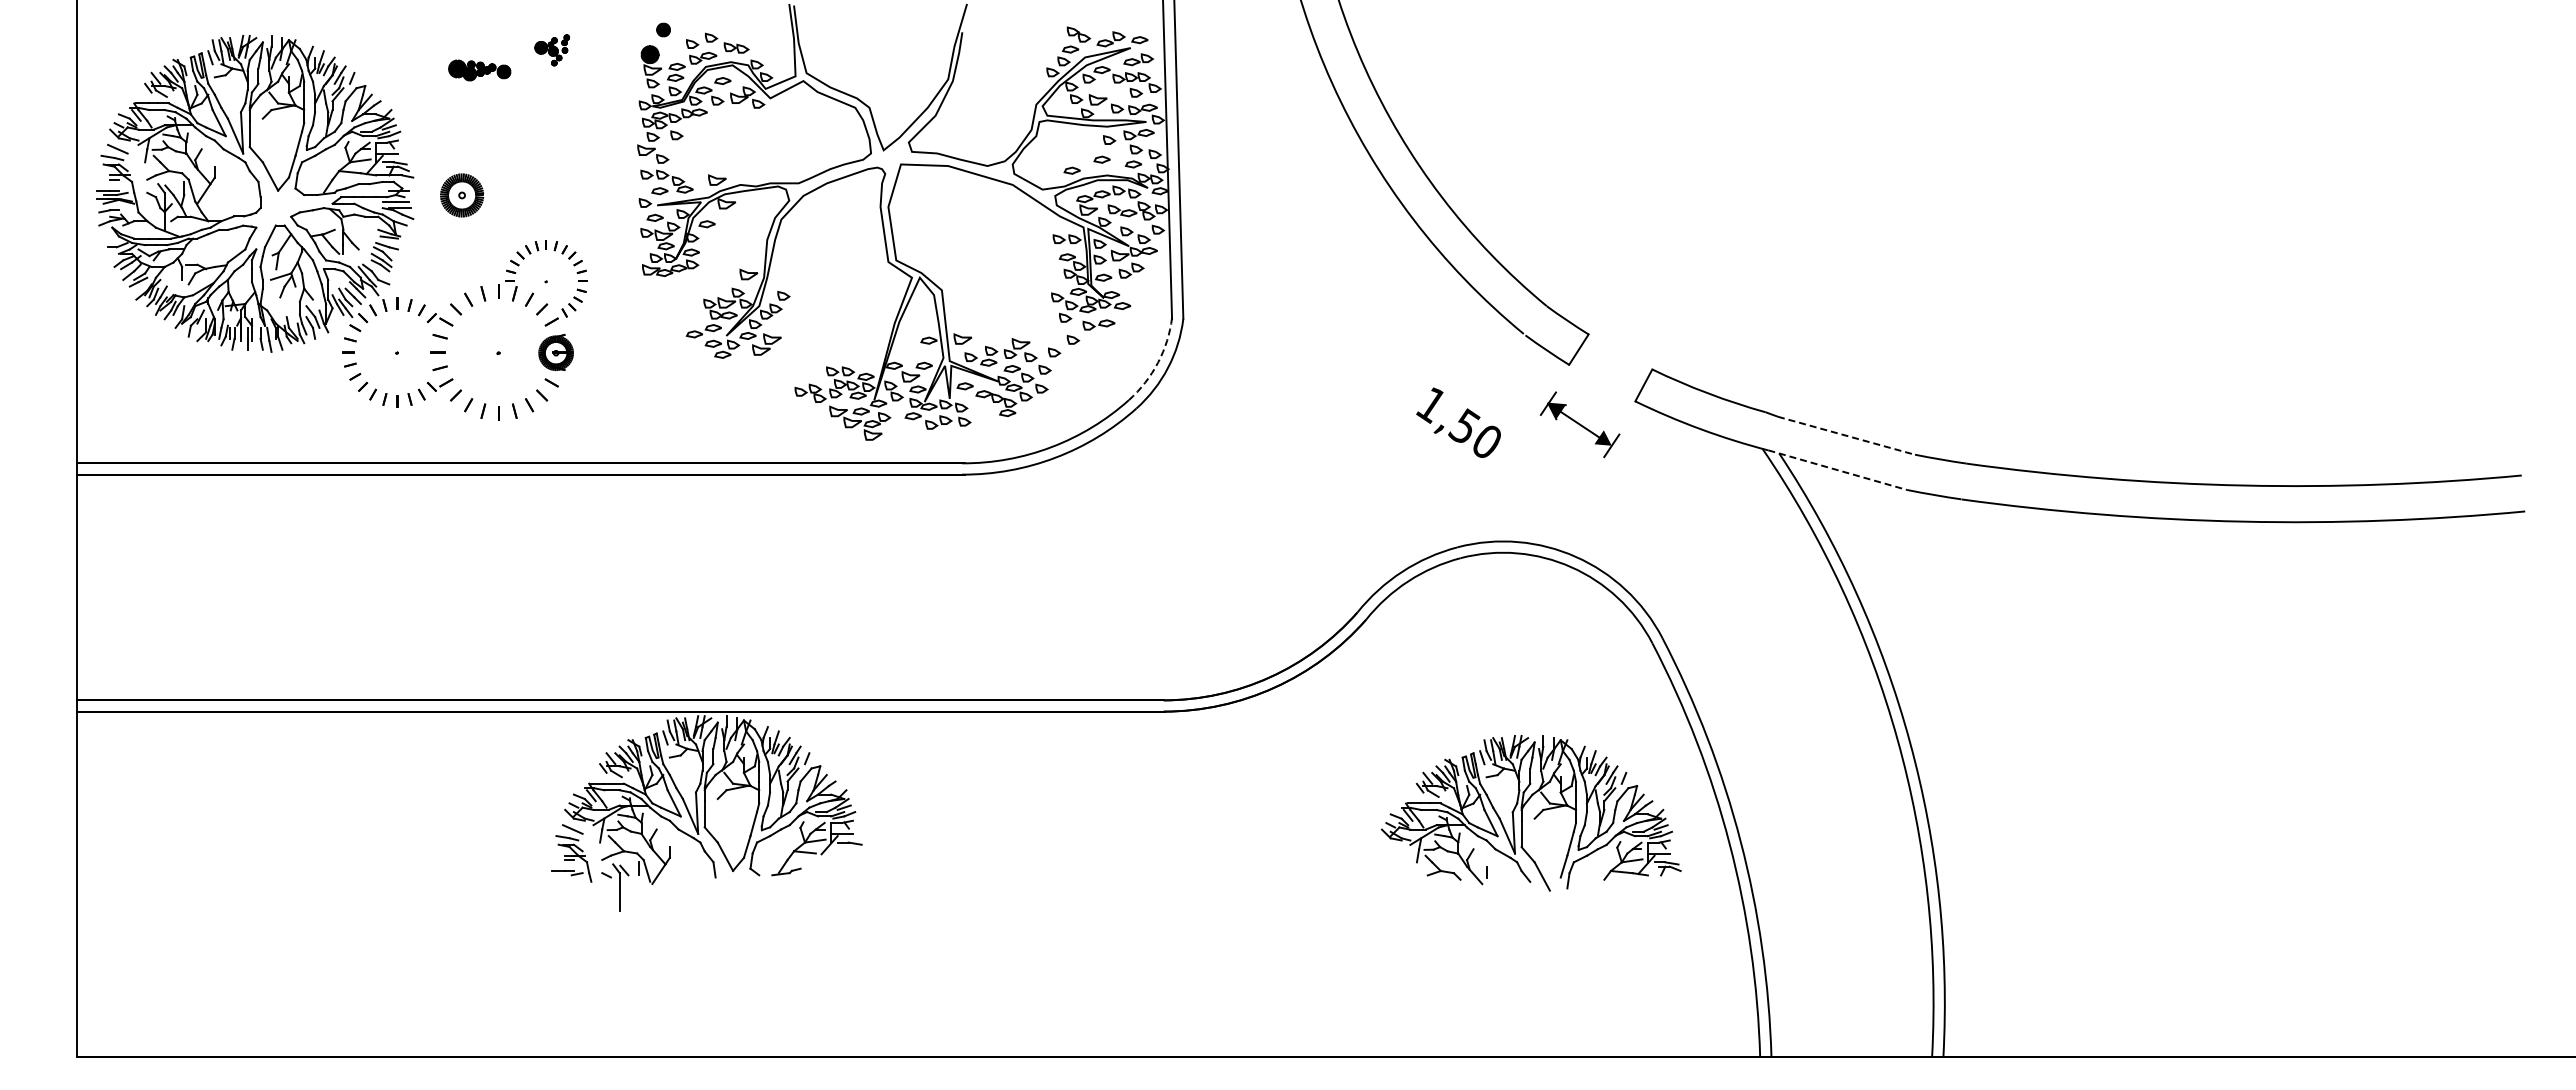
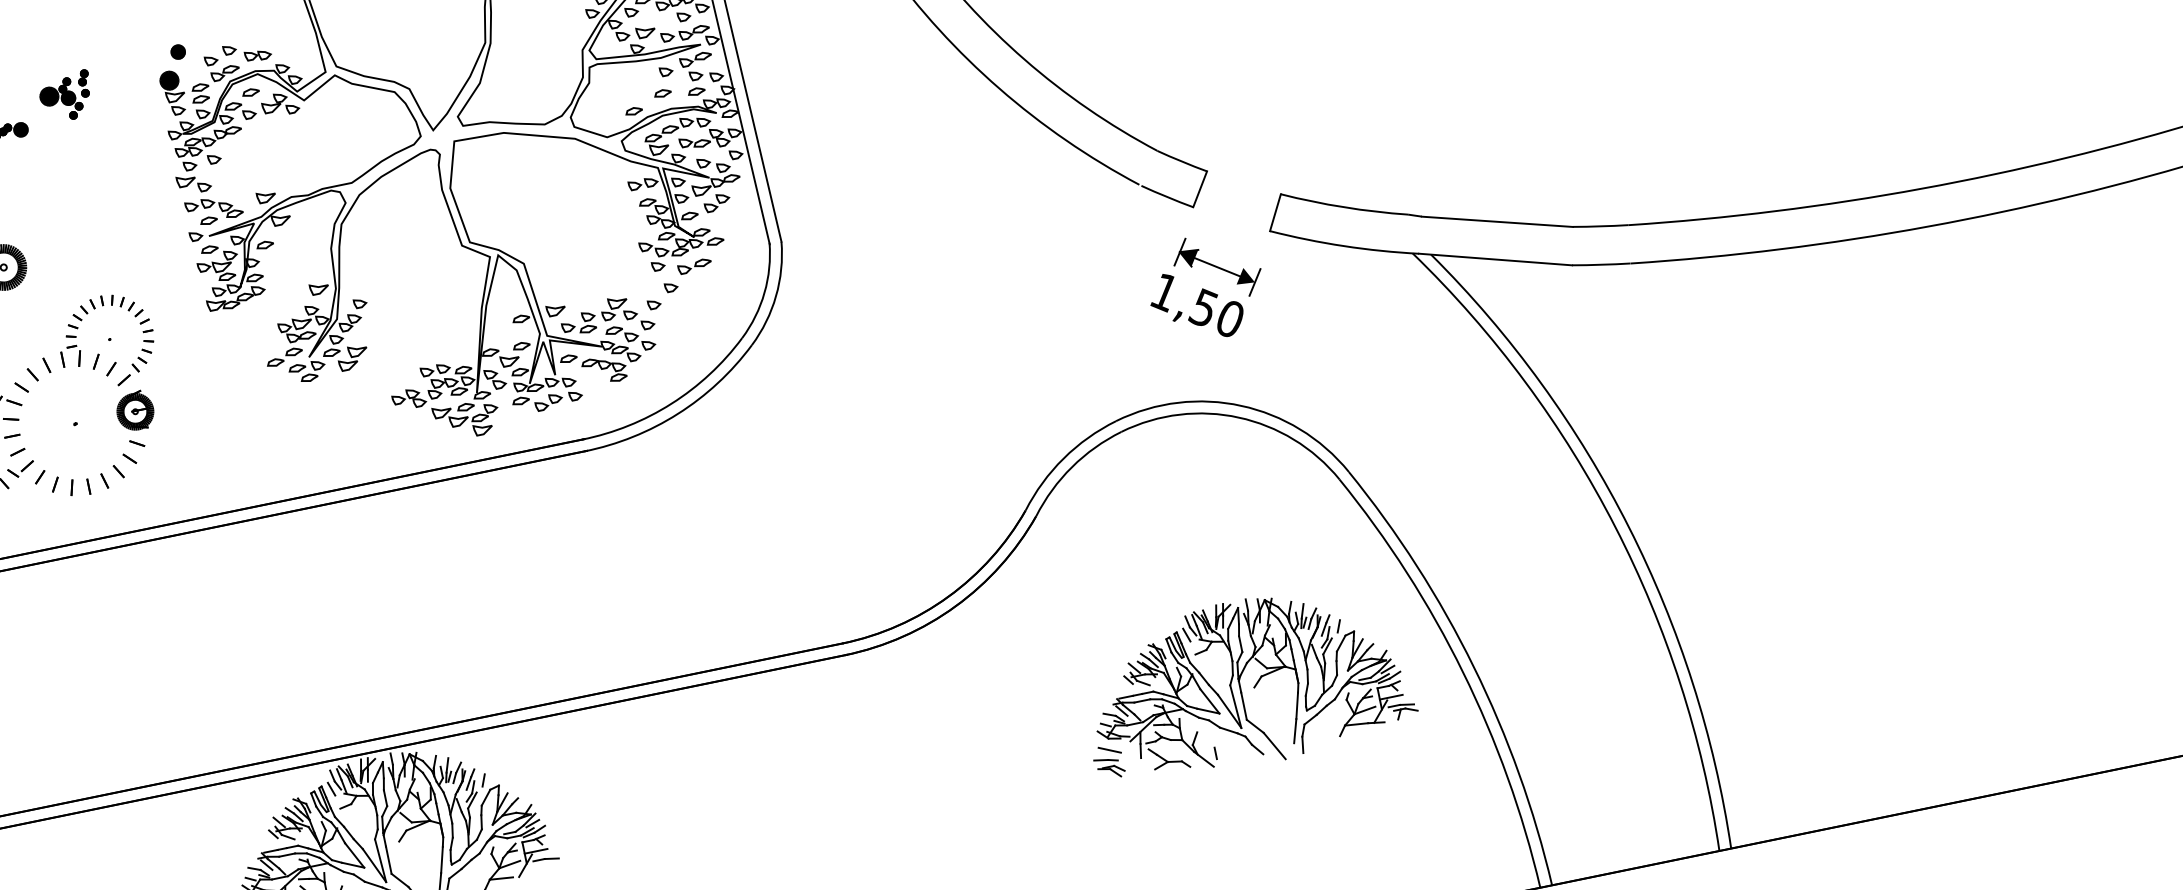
part: (552, 50) -> (66, 97), size x1.43
arc: (1158, 362) -> (764, 292), dashed -> solid
text: (1458, 422) -> (1196, 305), moved
line: (1846, 435) -> (1497, 221), dashed -> solid
line: (1838, 470) -> (1496, 259), dashed -> solid
part: (1386, 859) -> (1108, 761), added

